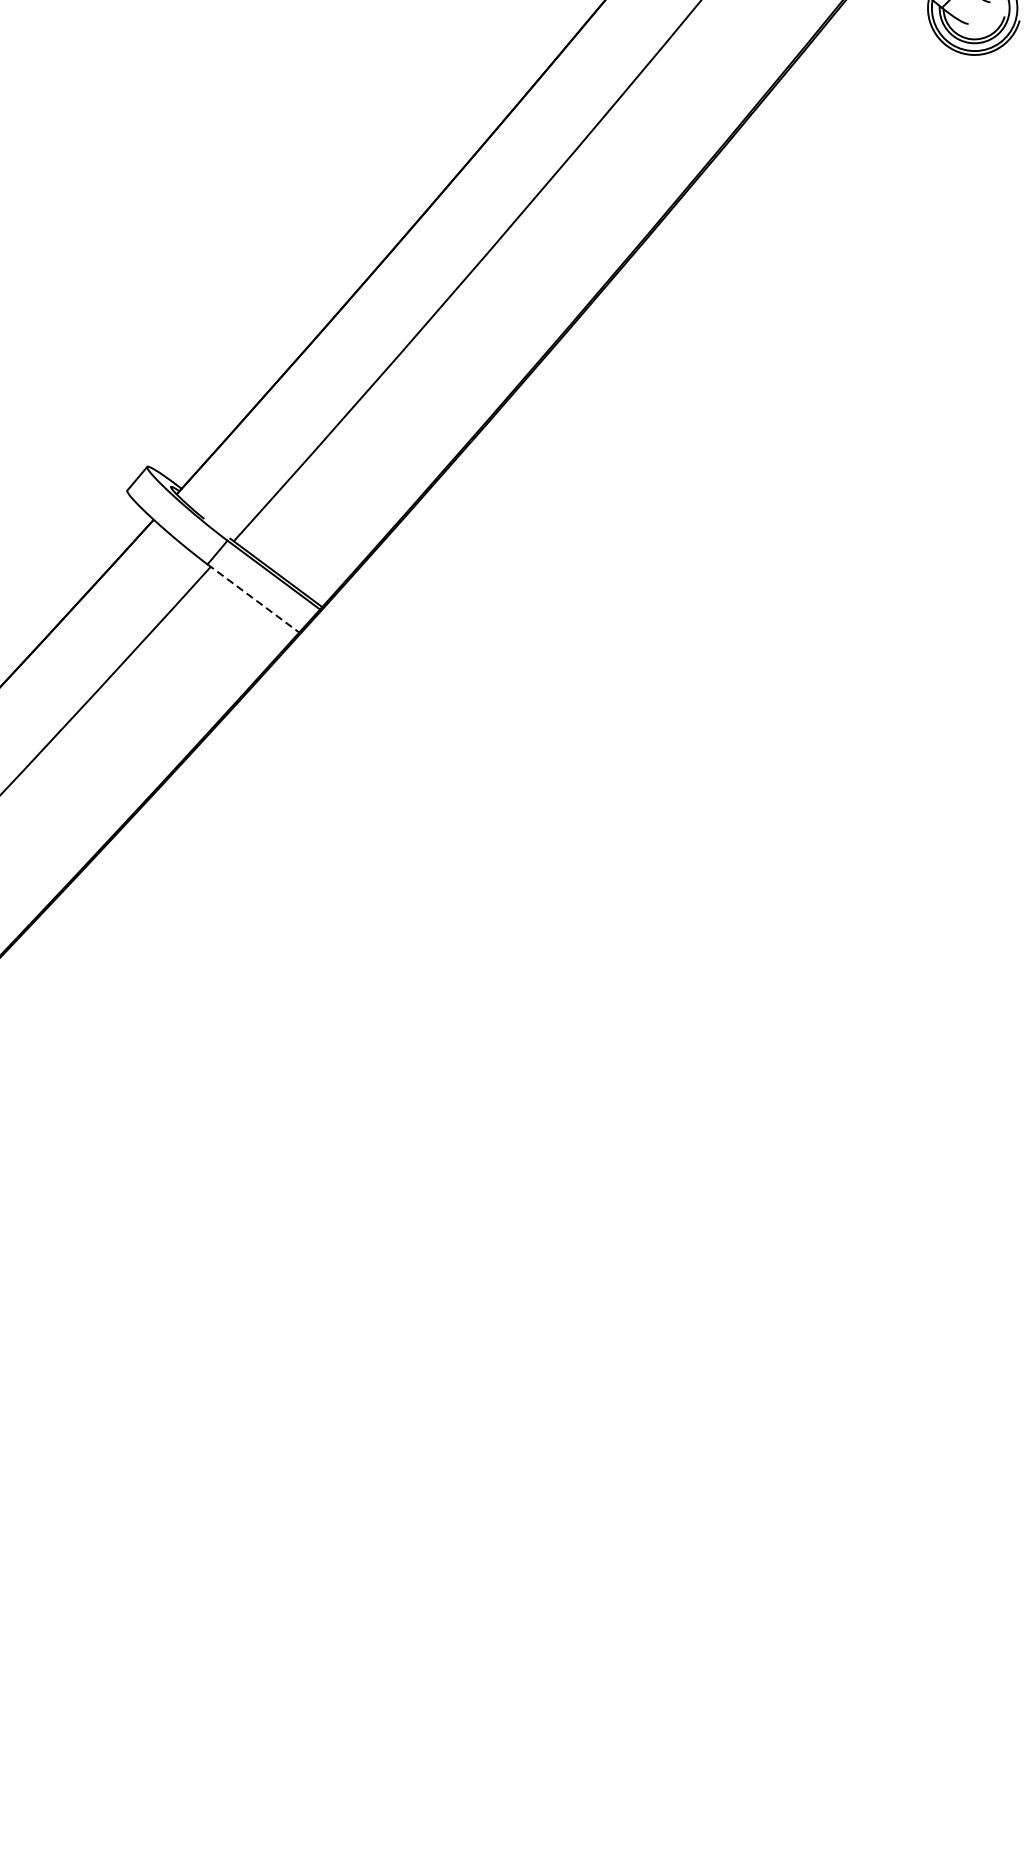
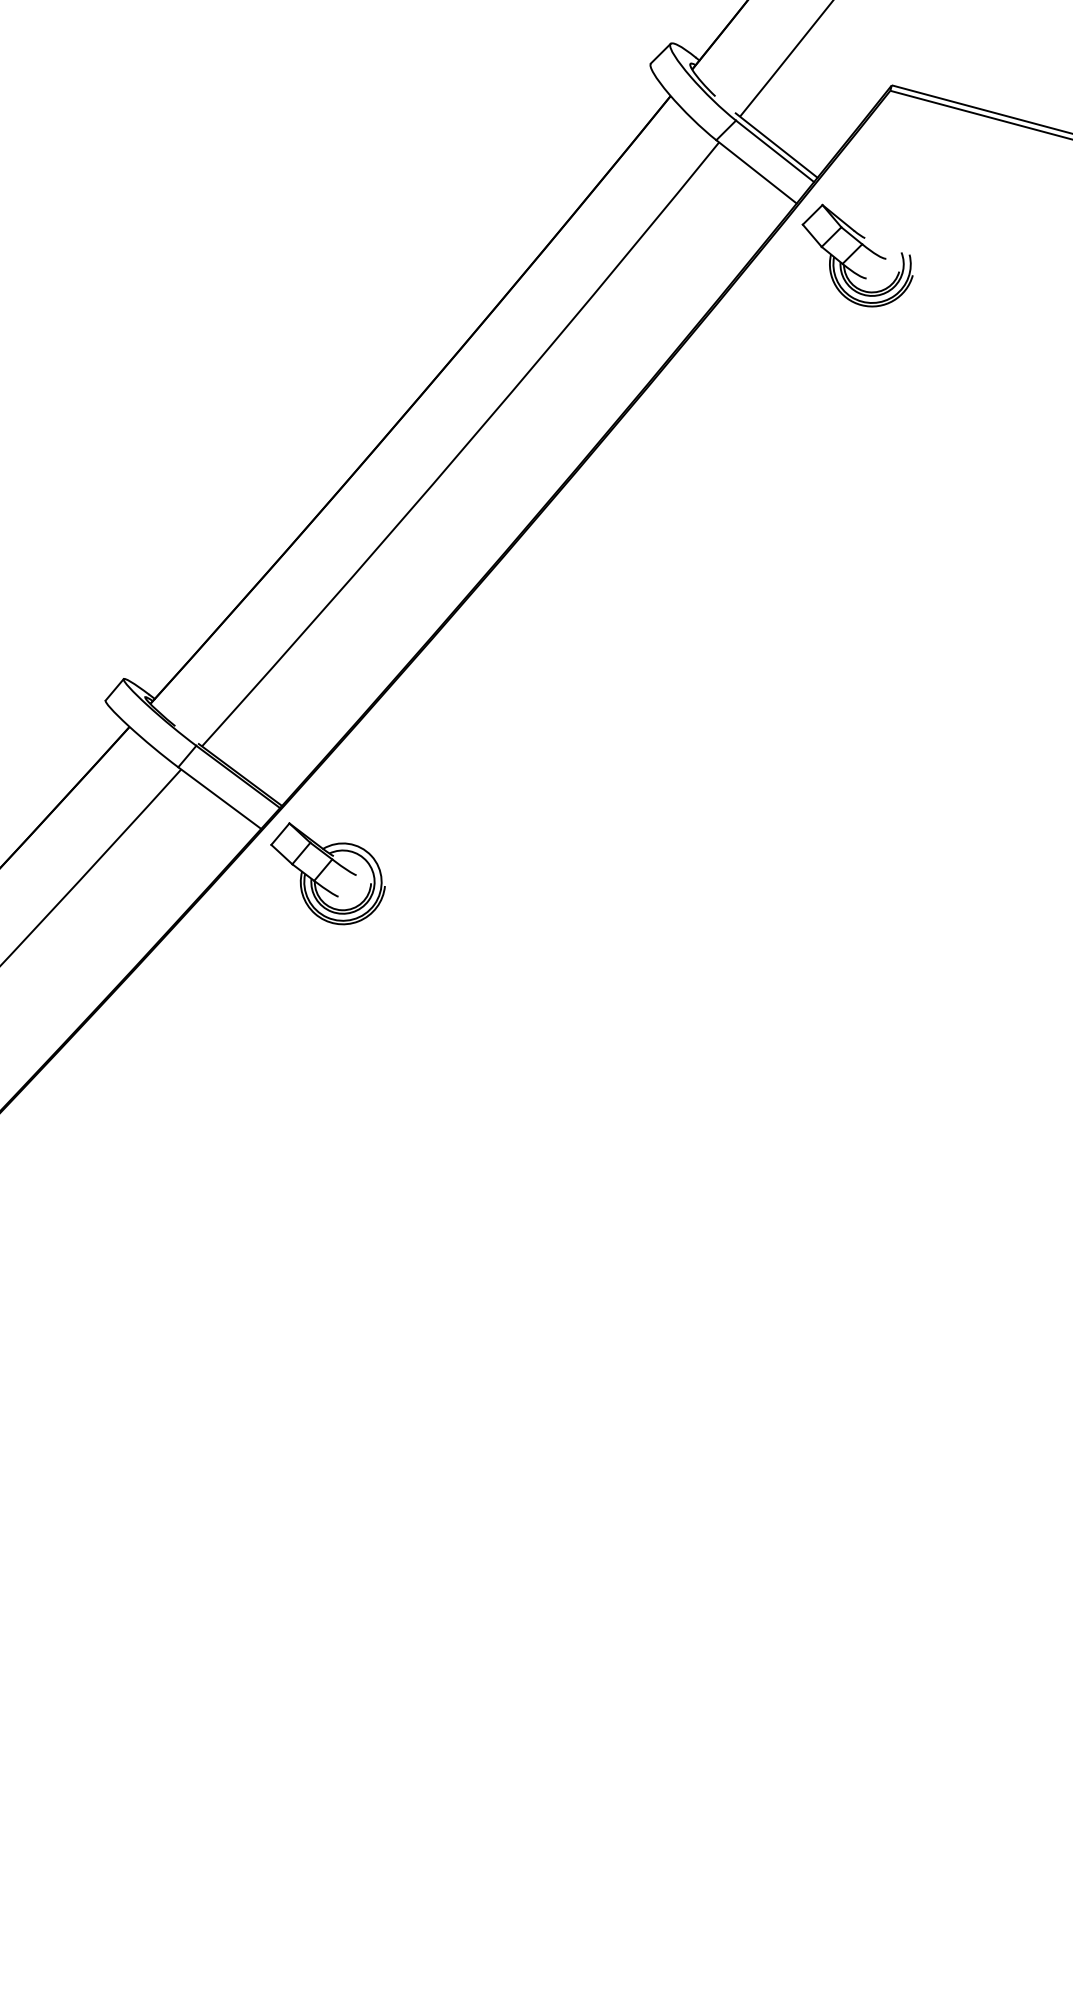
line: (253, 598) -> (219, 798), dashed -> solid
part: (372, 681) -> (327, 873), added

